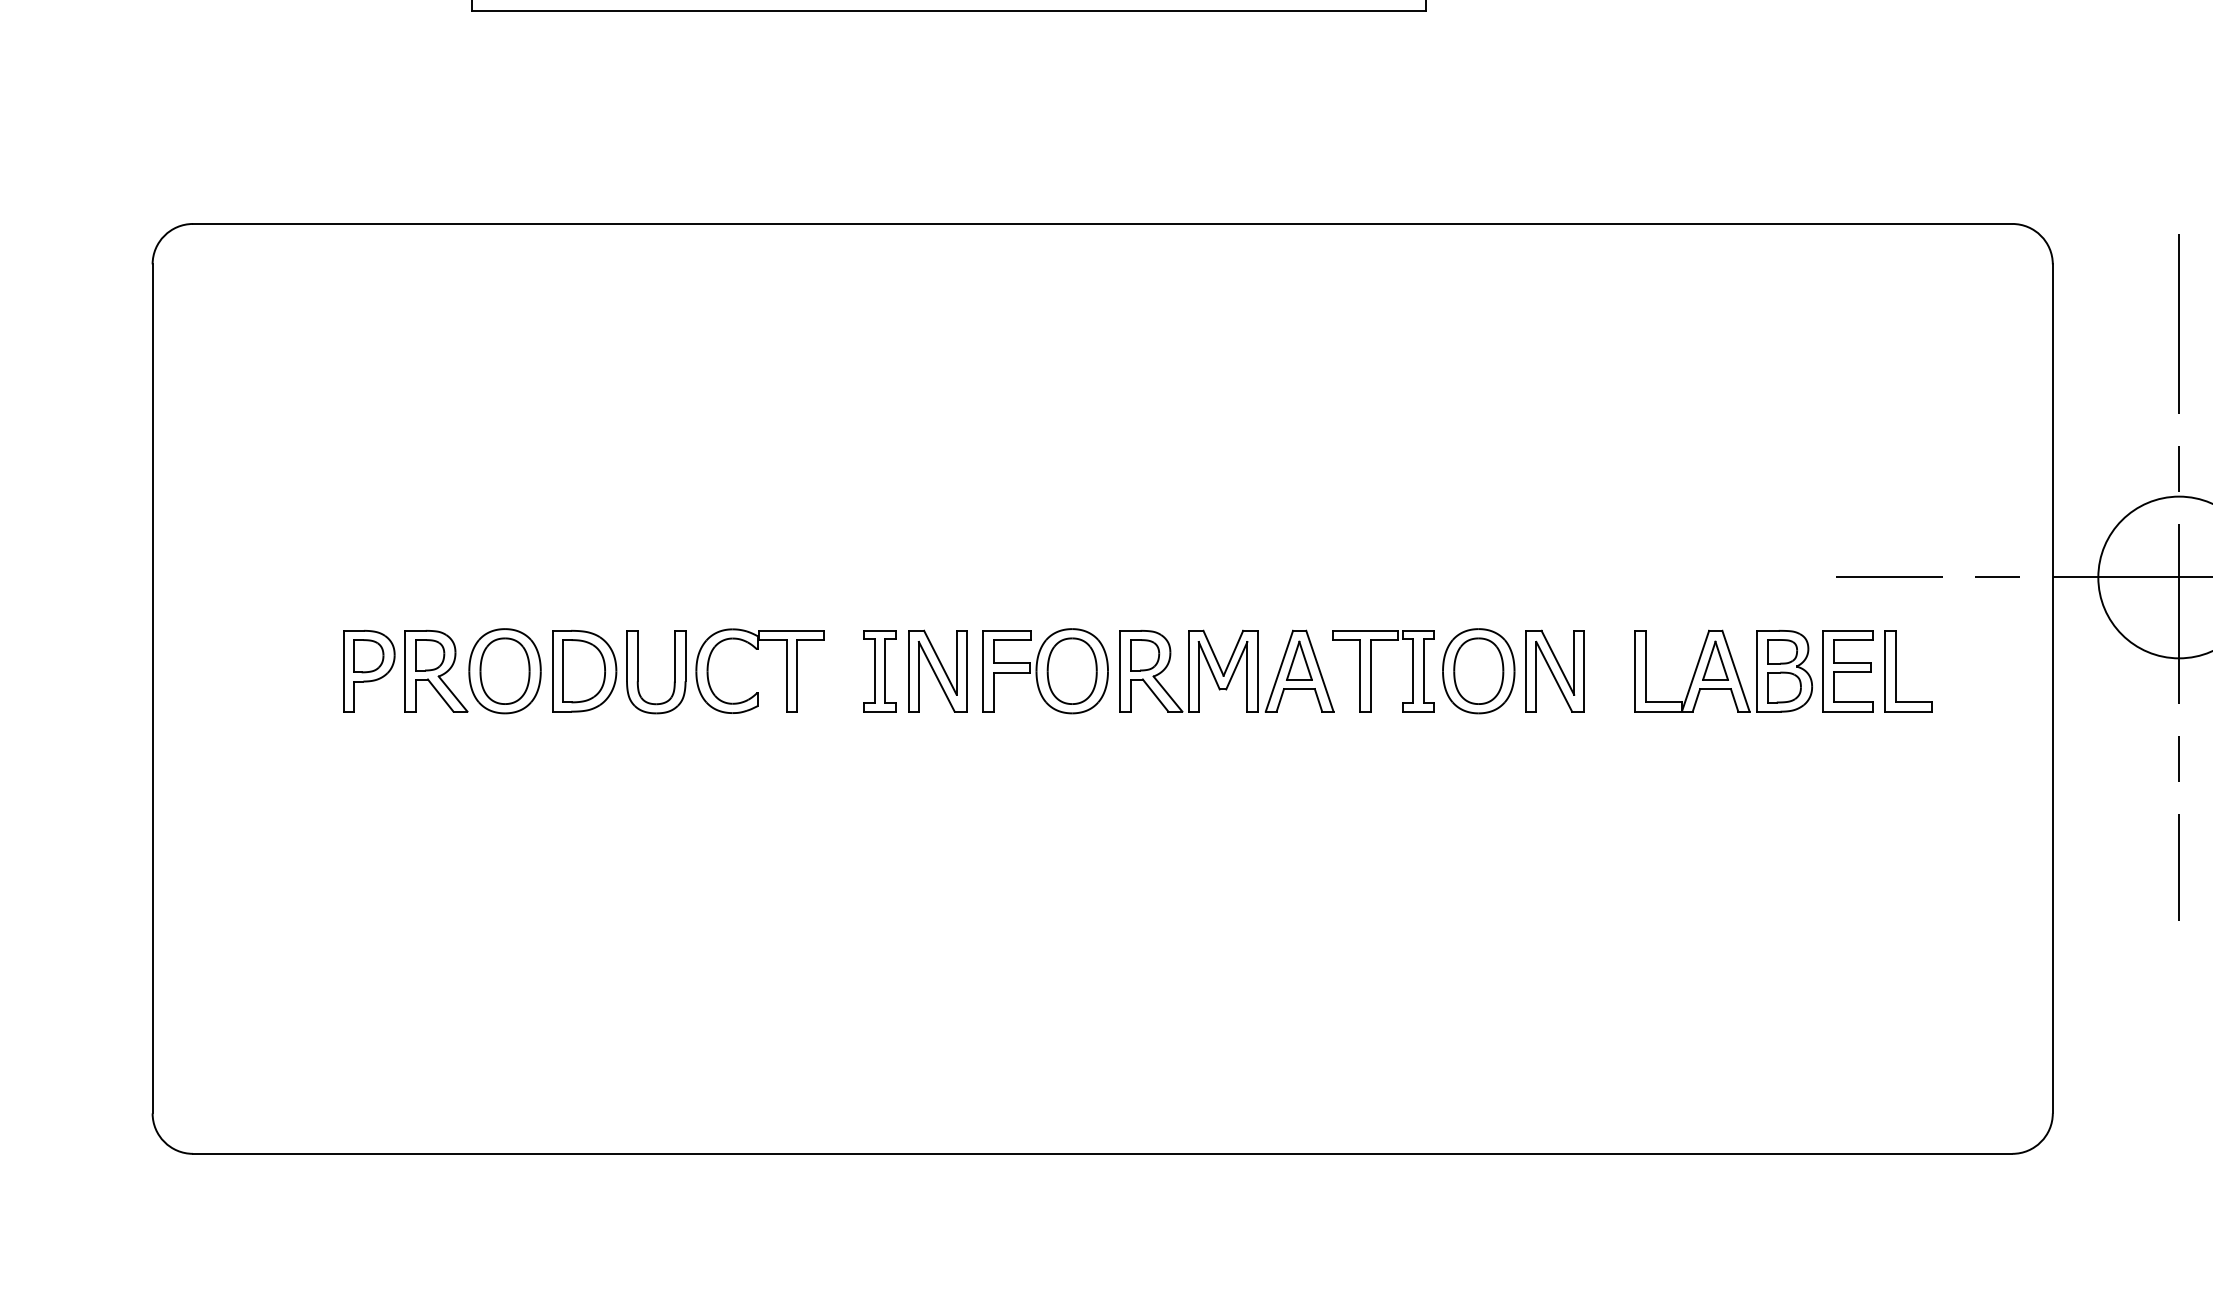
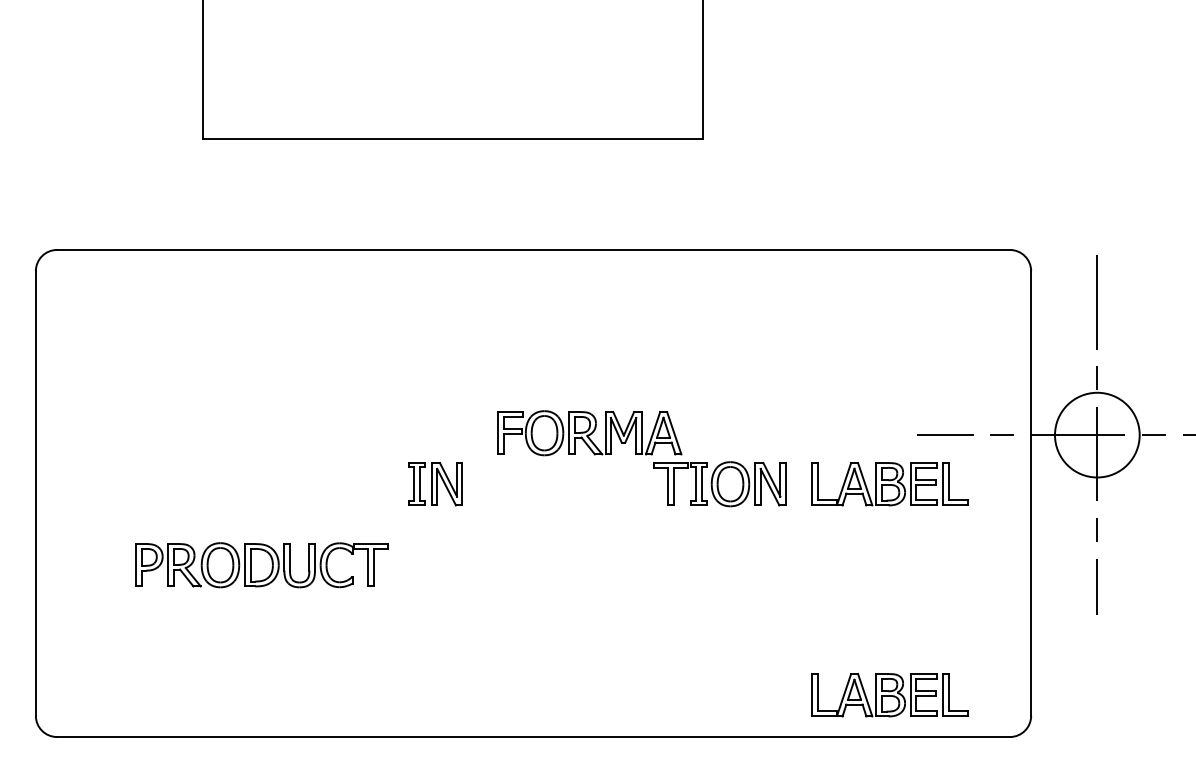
part: (583, 671) -> (261, 565), moved
part: (1158, 671) -> (589, 433), moved
part: (1782, 1074) -> (889, 695), added

